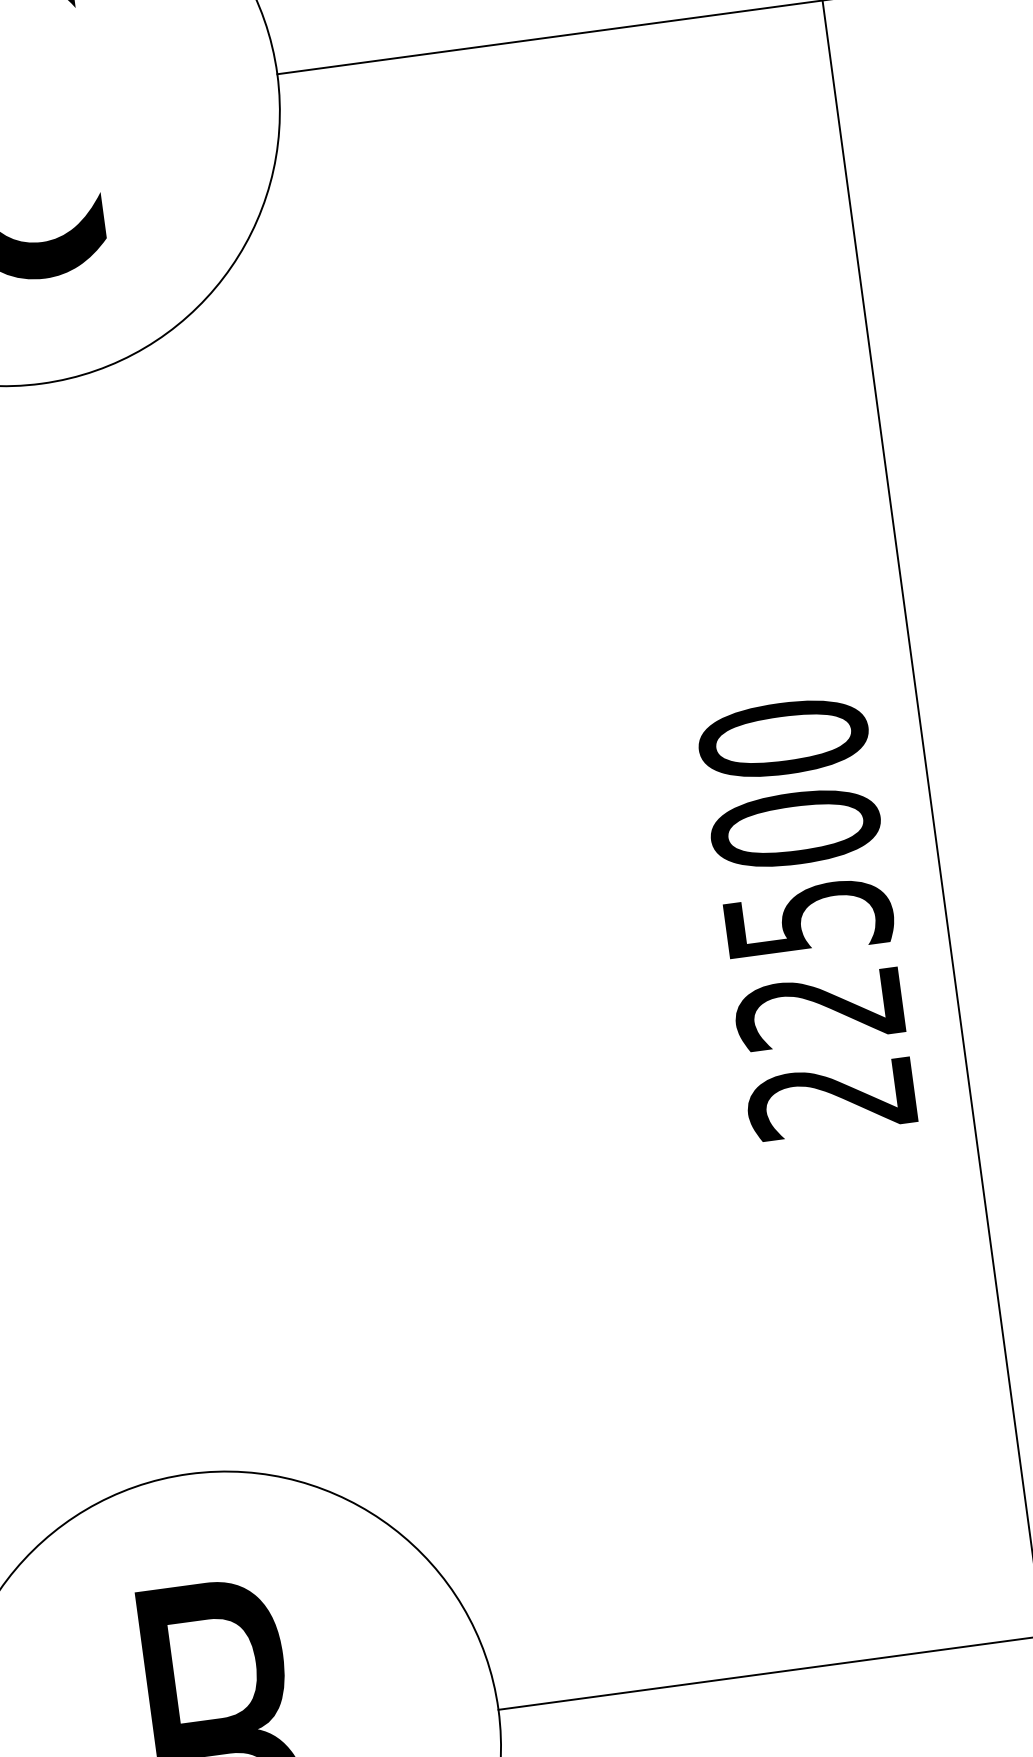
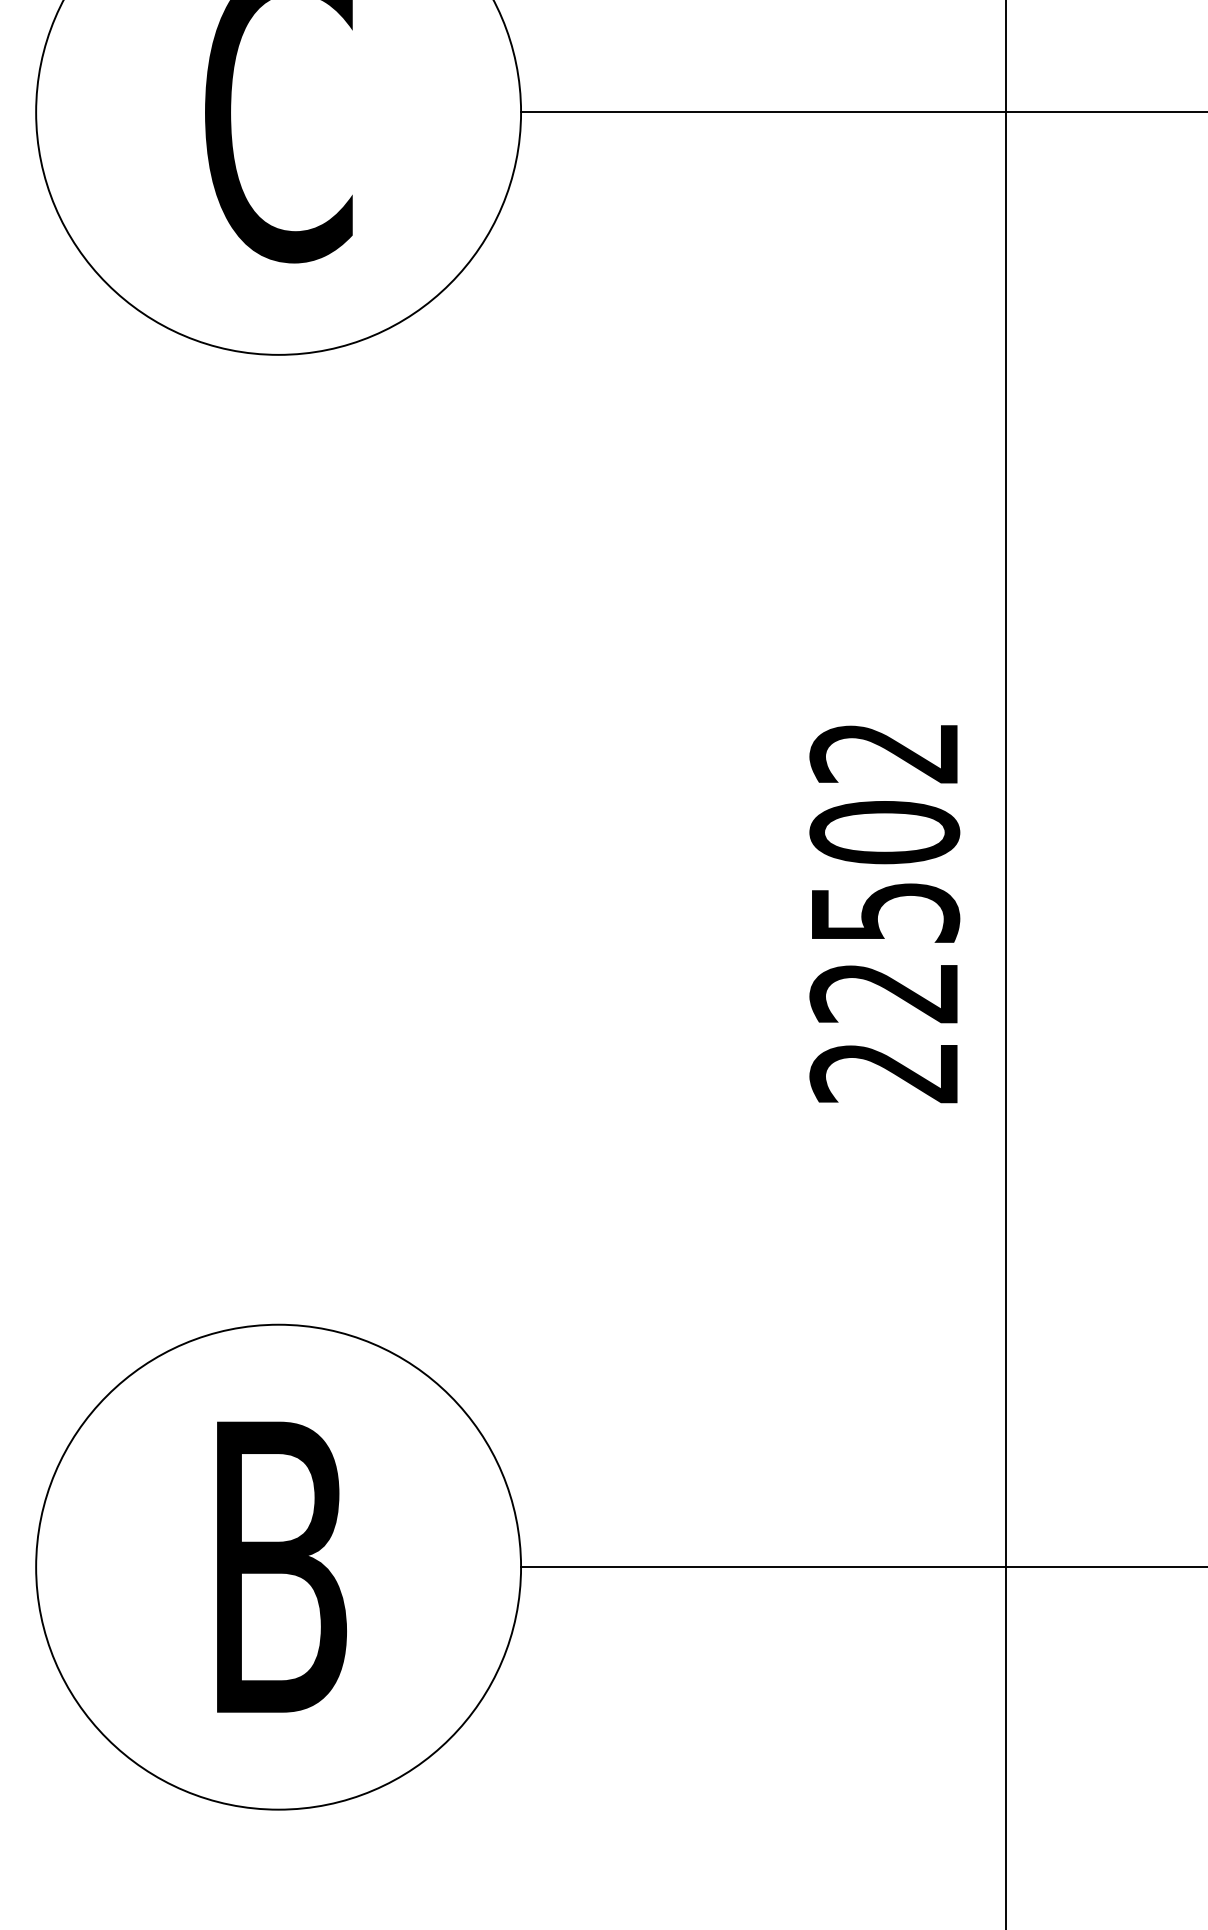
text: (783, 738) -> (884, 752), 22500 -> 22502

